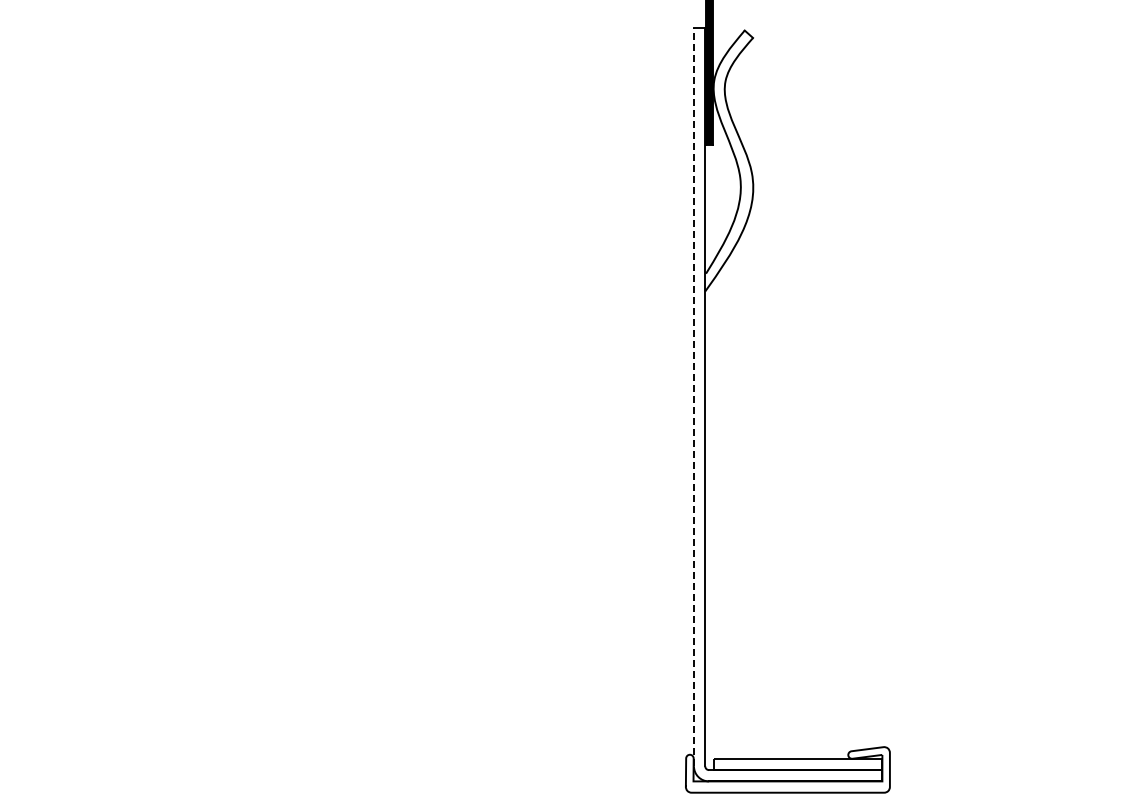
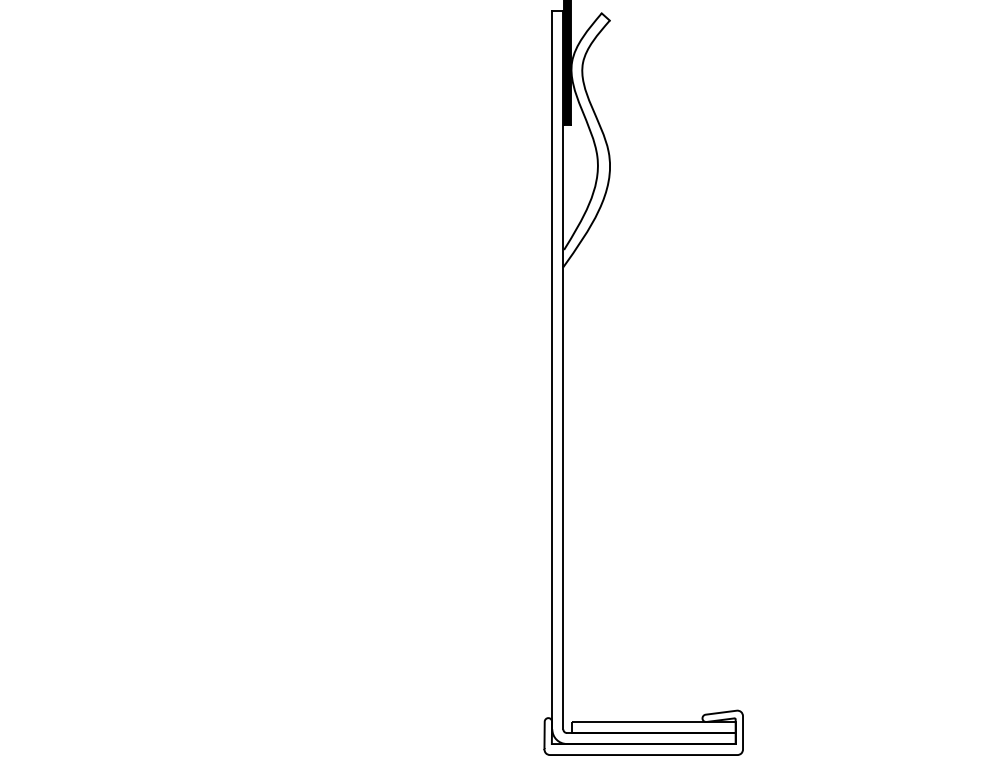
line: (693, 396) -> (551, 369), dashed -> solid

